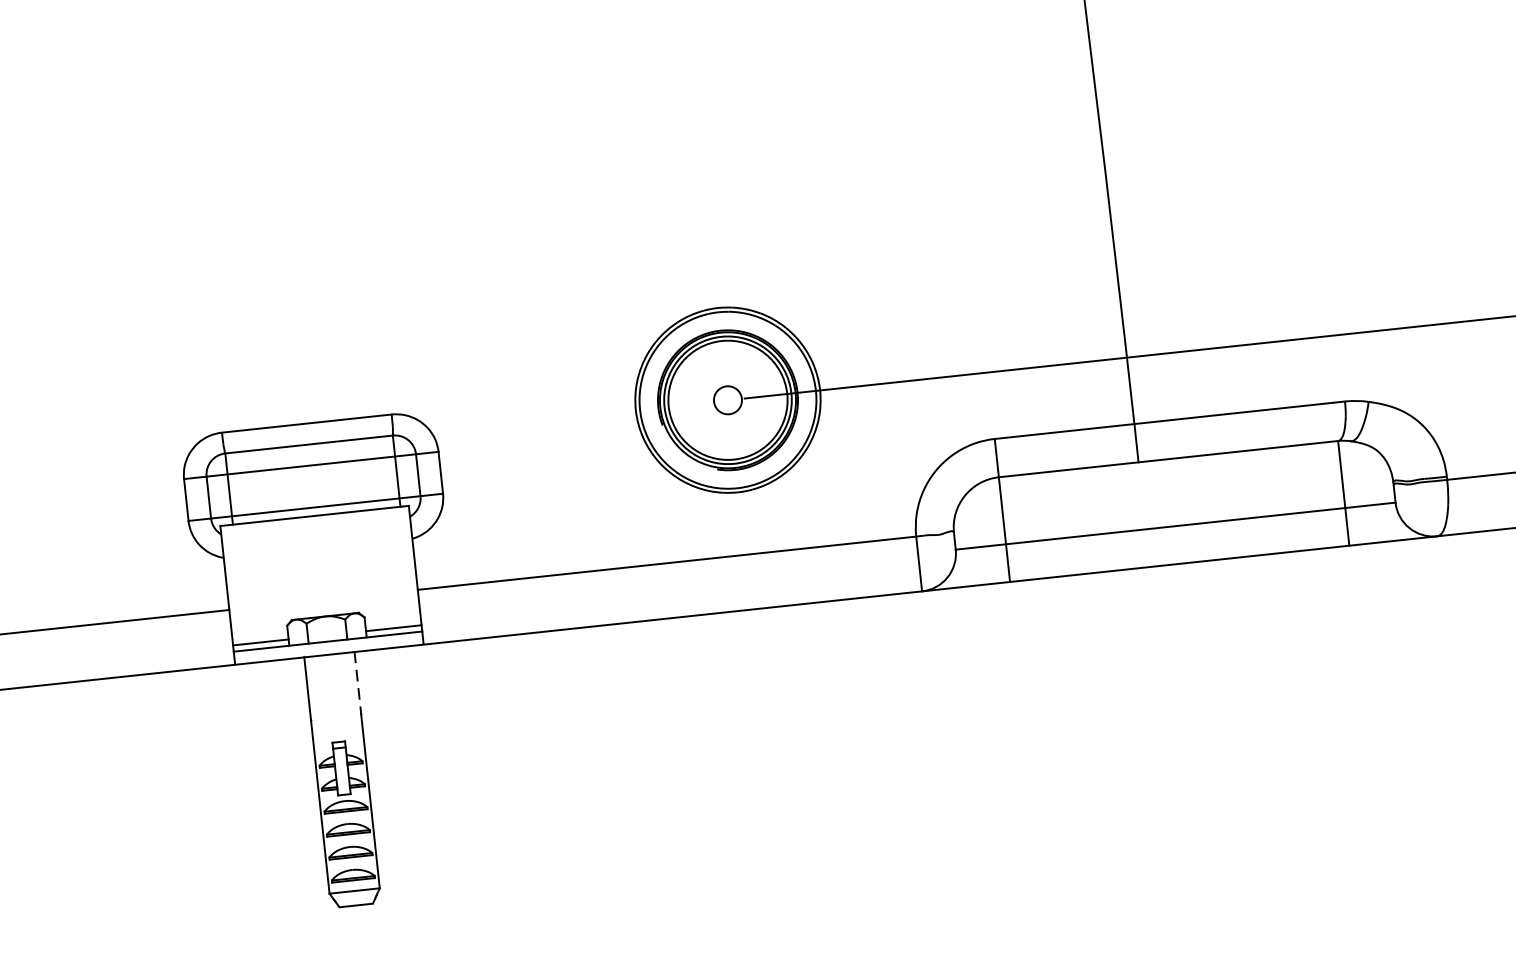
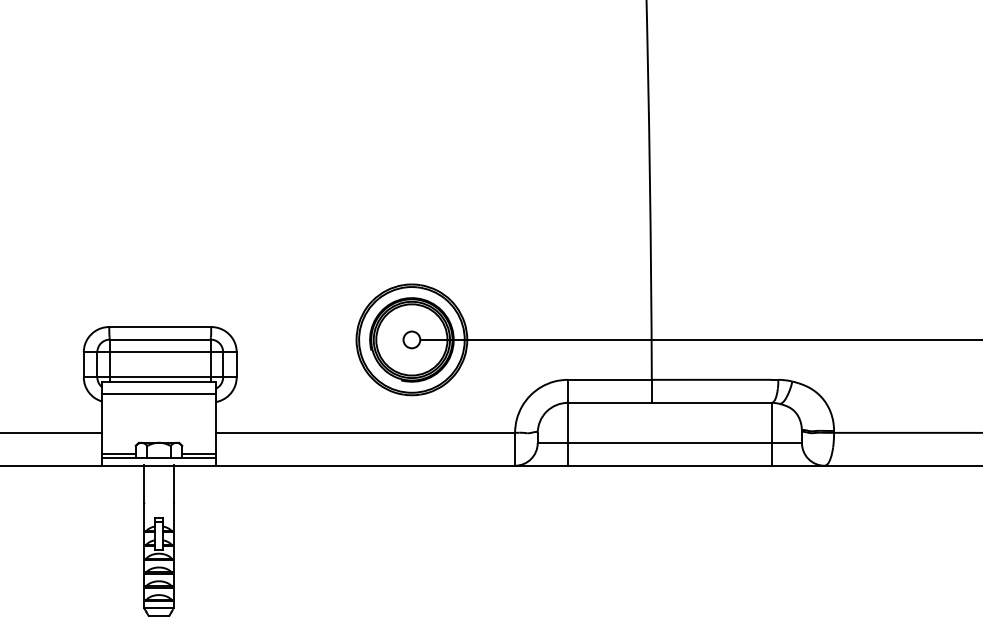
line: (315, 534) -> (158, 393), added
line: (358, 683) -> (174, 484), dashed -> solid

